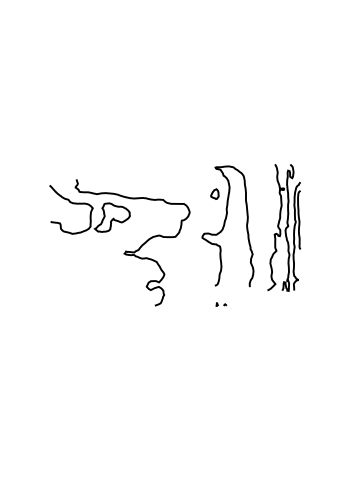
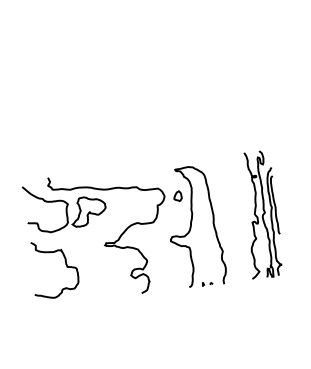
part: (227, 226) -> (194, 226), moved
part: (284, 227) -> (261, 214), moved
curve: (82, 267) -> (65, 264), added

